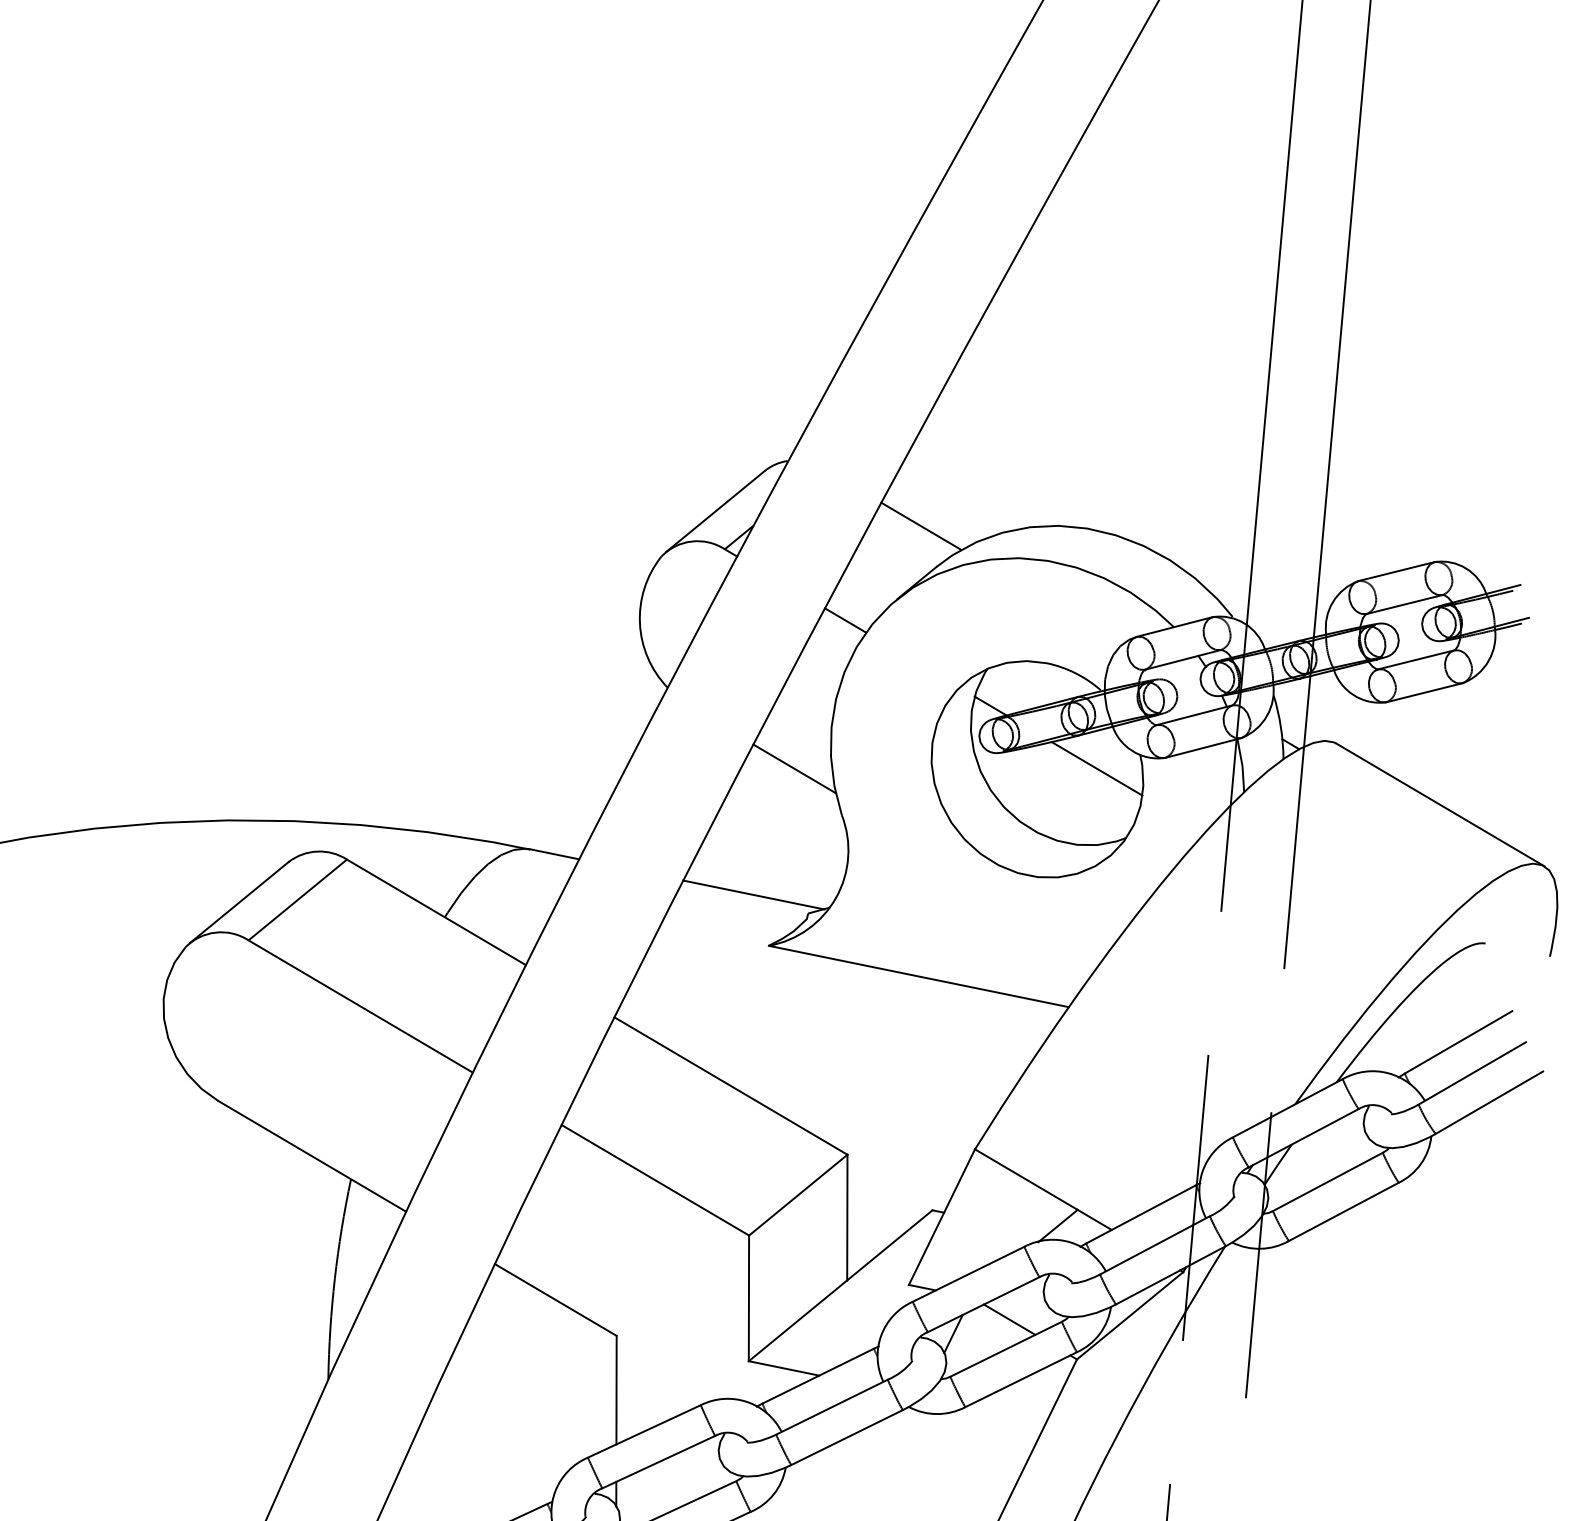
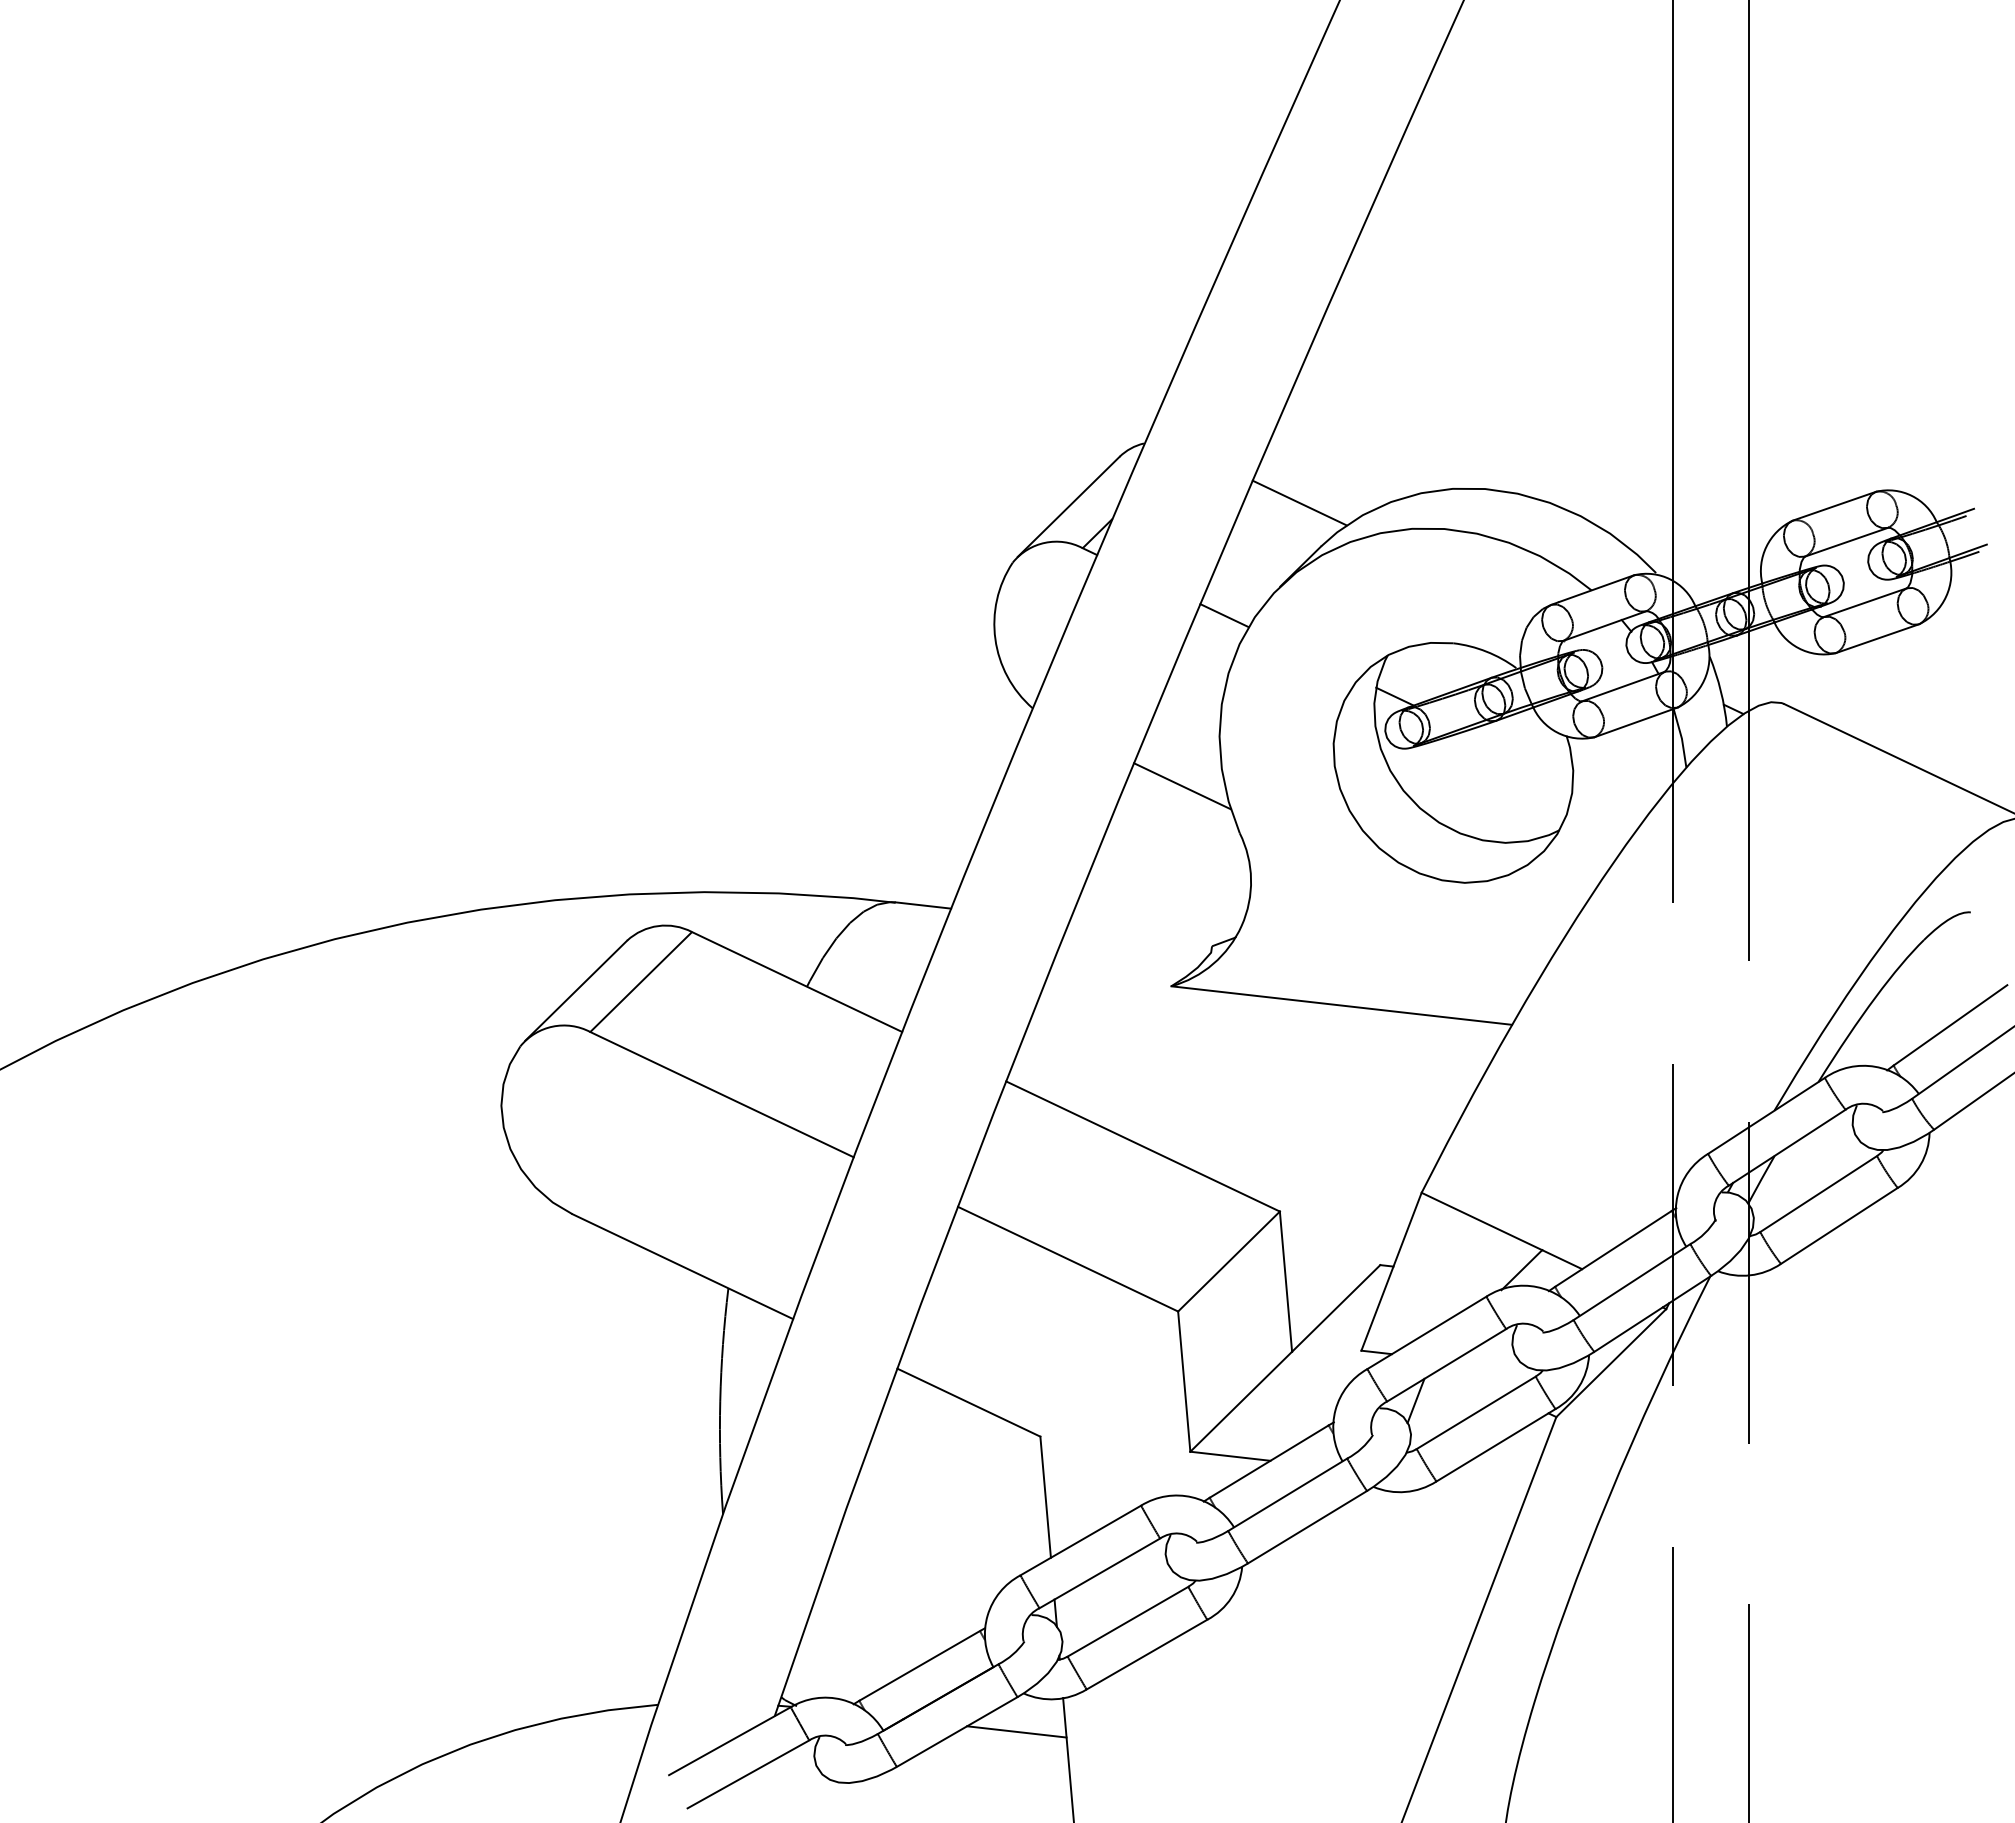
line: (1096, 768) -> (1519, 755), removed
line: (753, 895) -> (1149, 931), removed
line: (1009, 1319) -> (1477, 1379), removed

